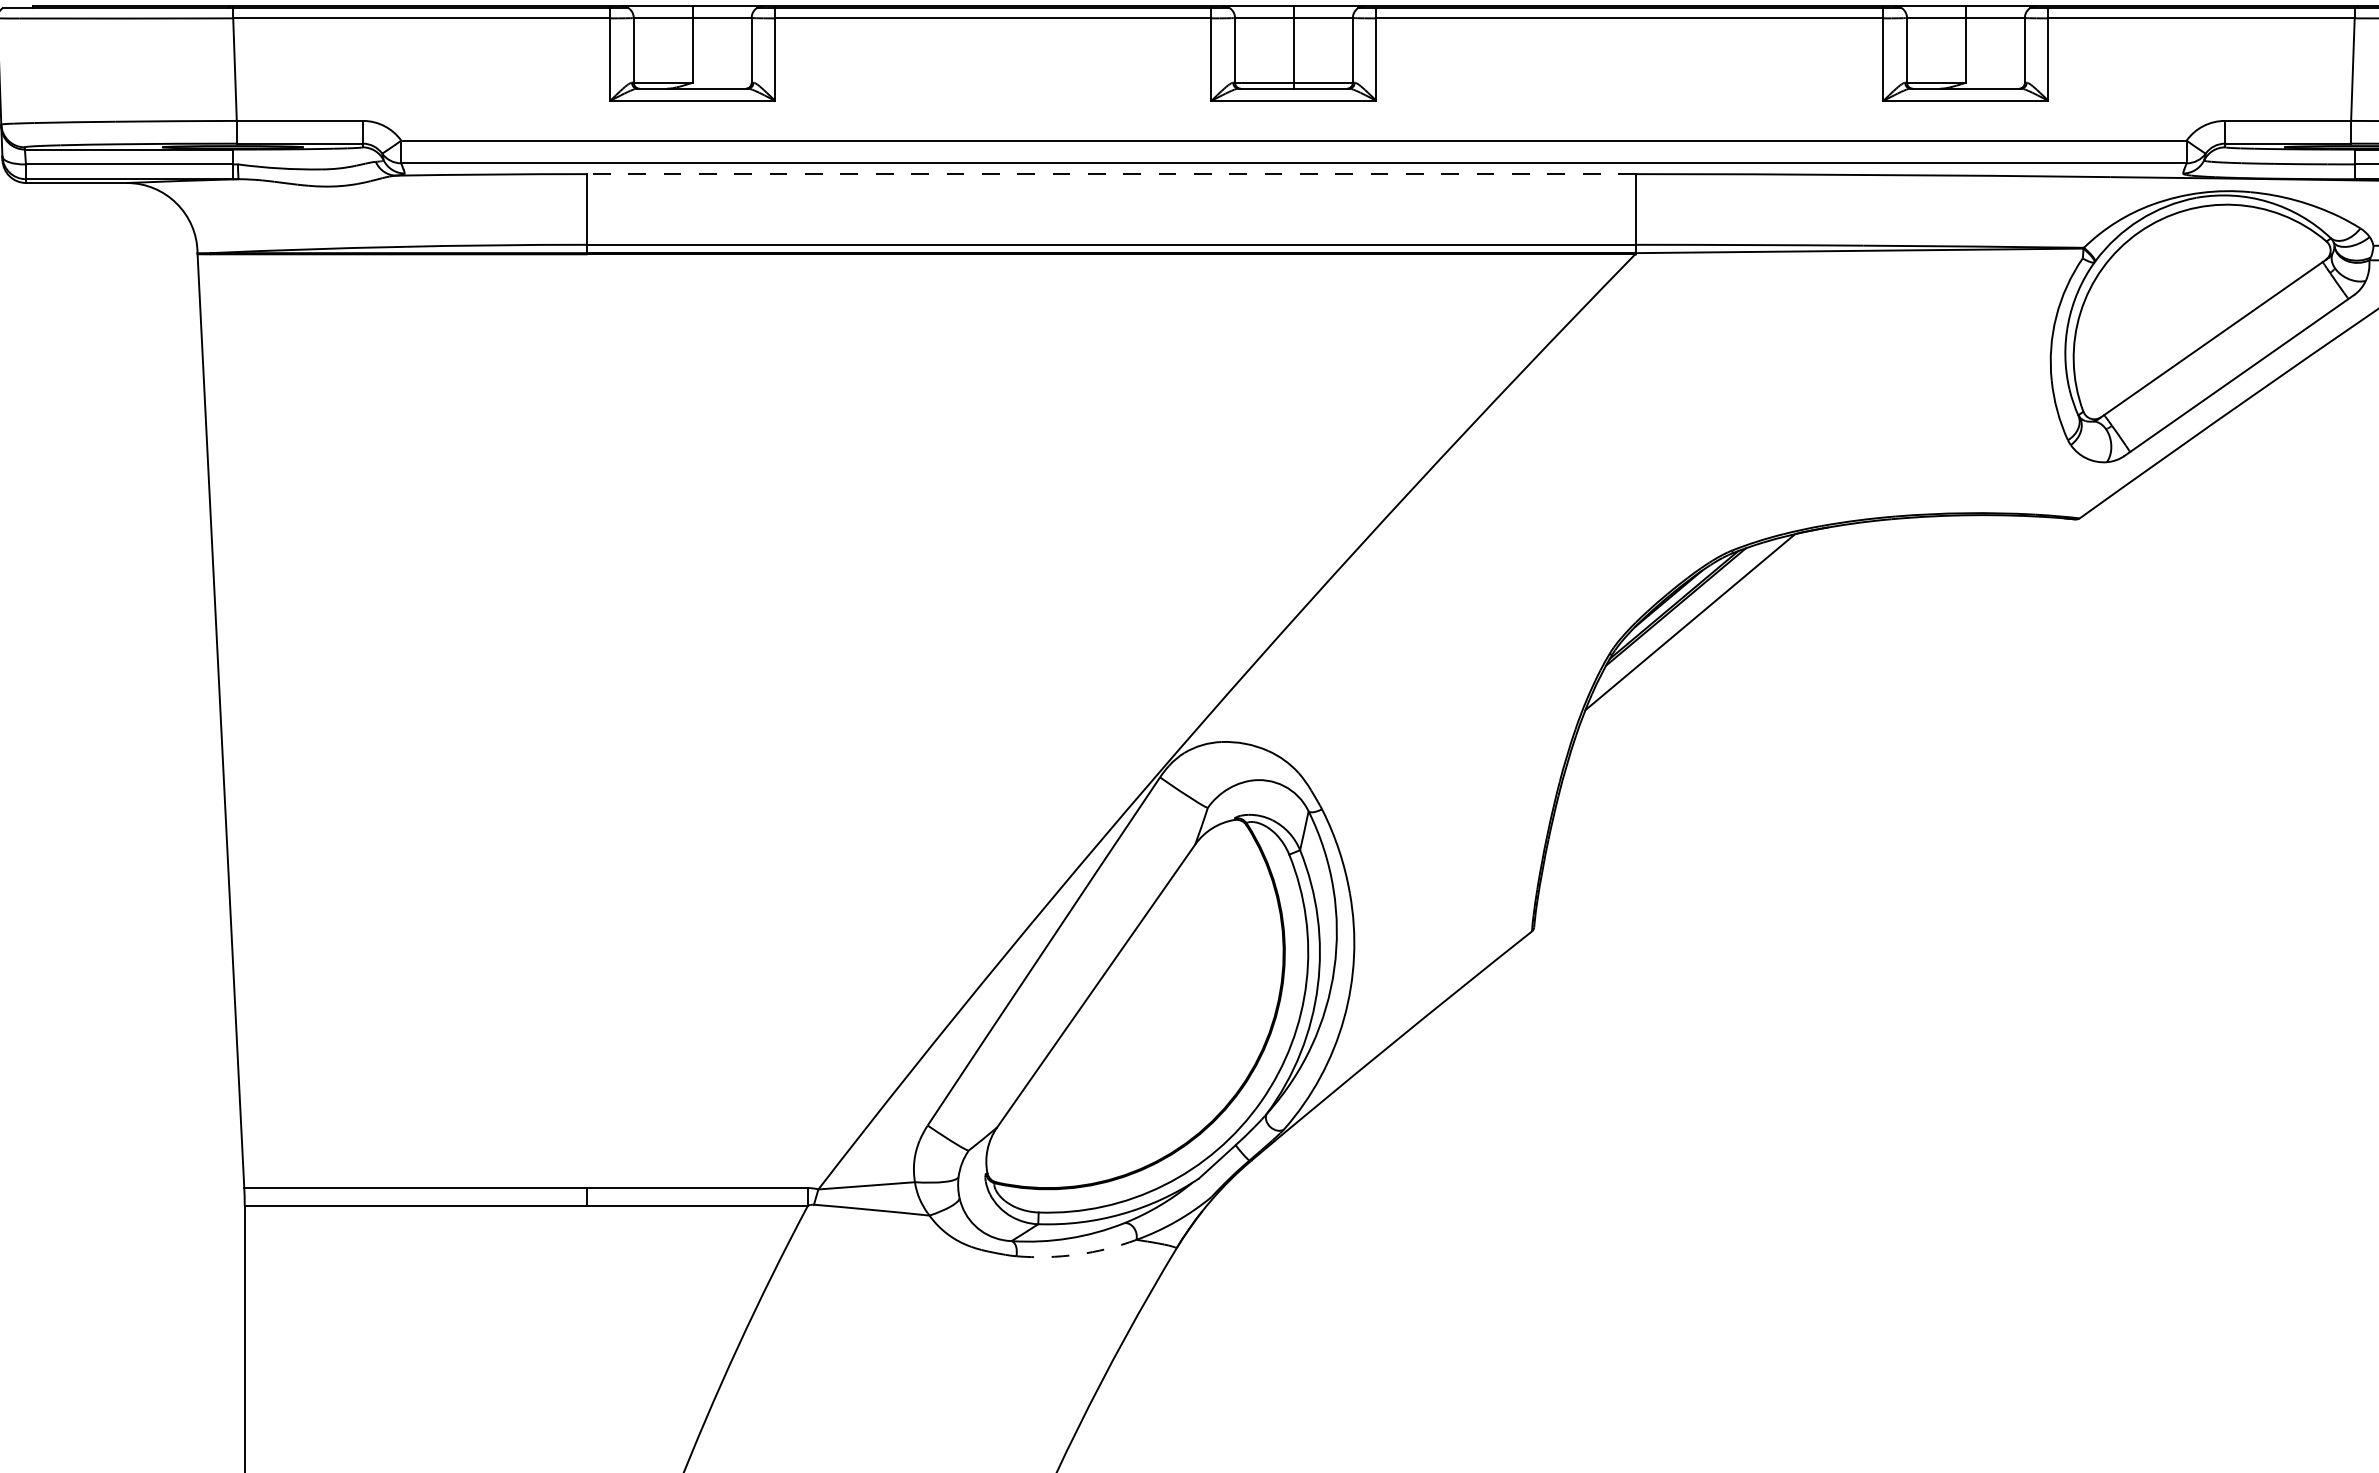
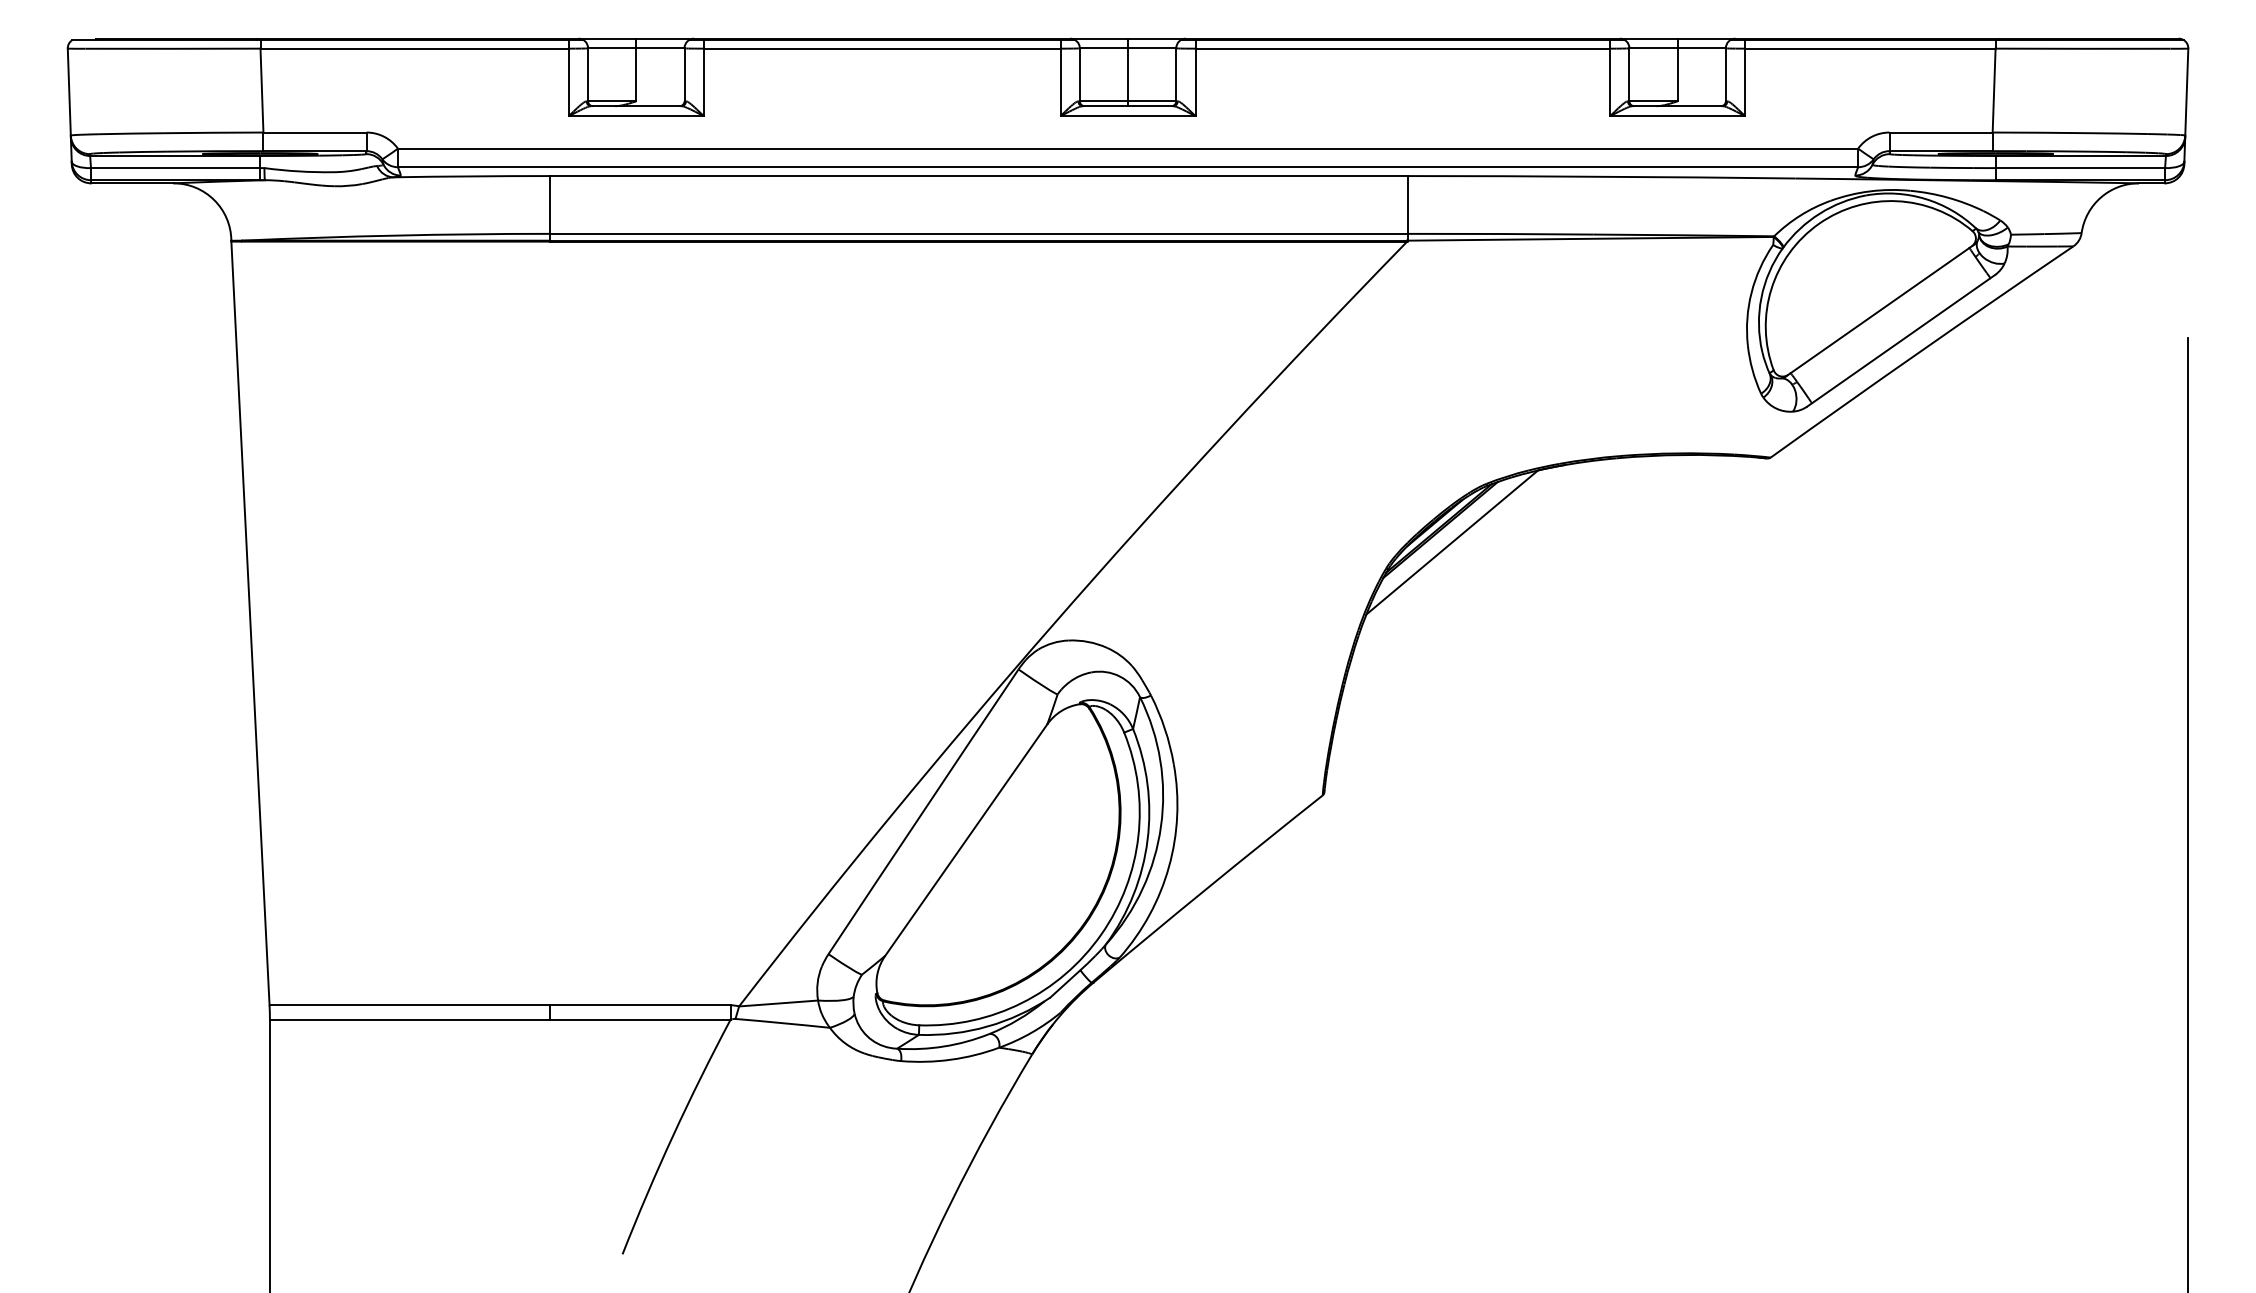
line: (1111, 174) -> (978, 176), dashed -> solid
arc: (1076, 1254) -> (950, 1059), dashed -> solid

